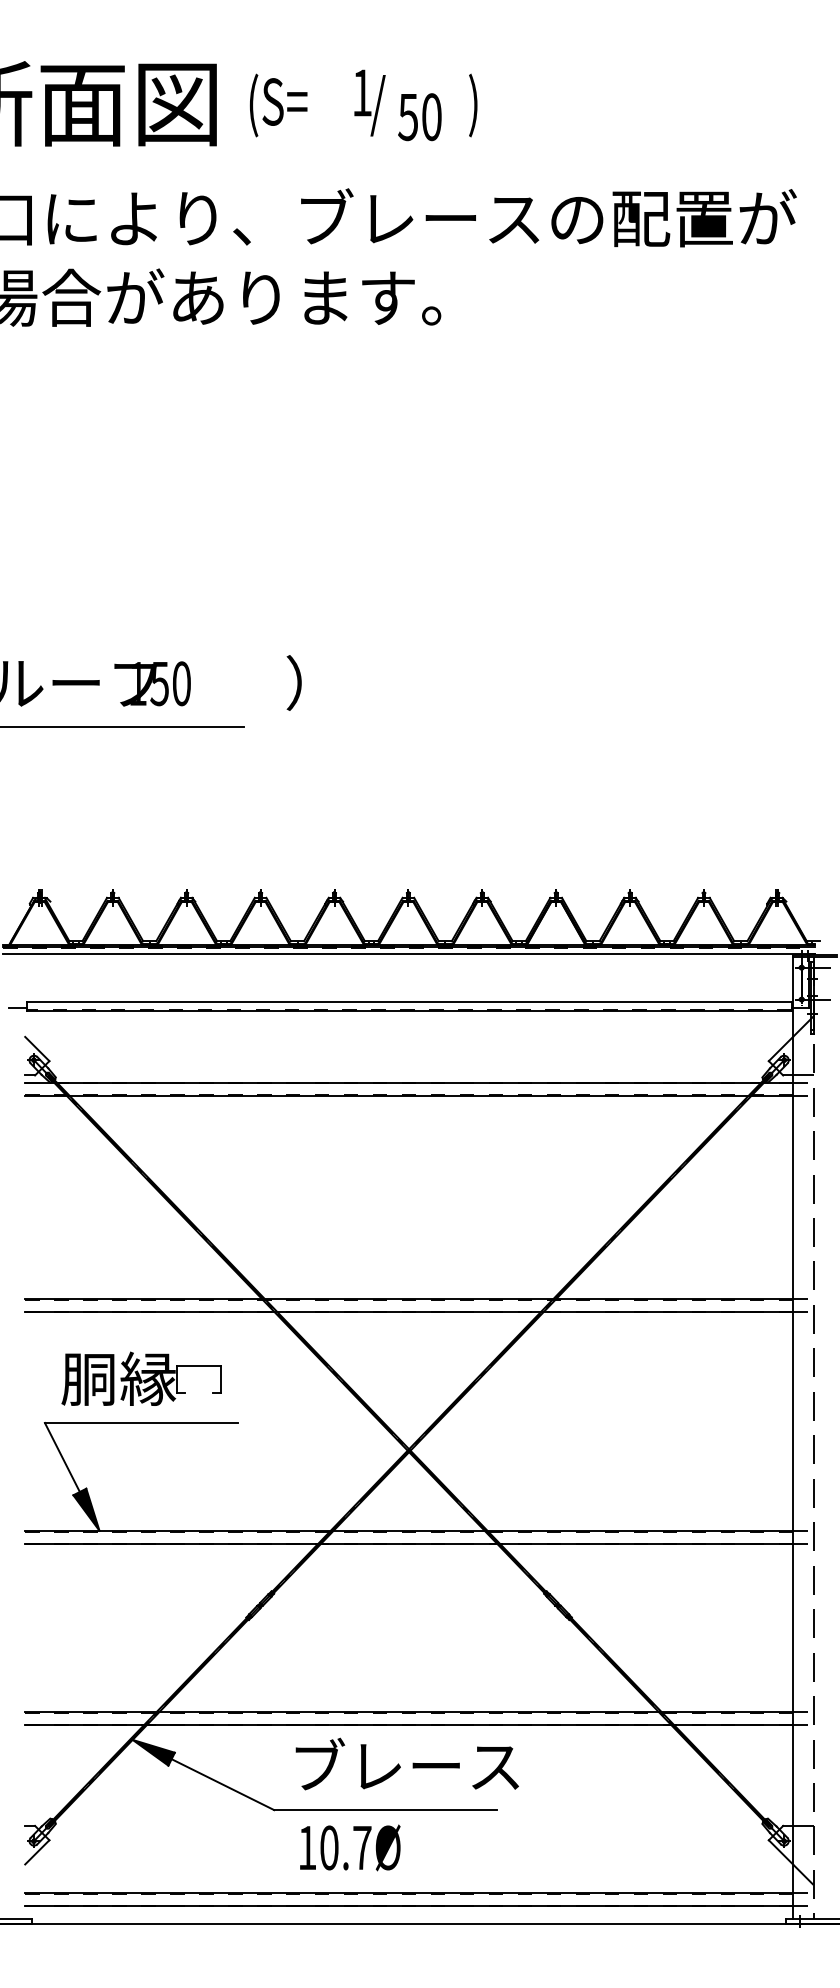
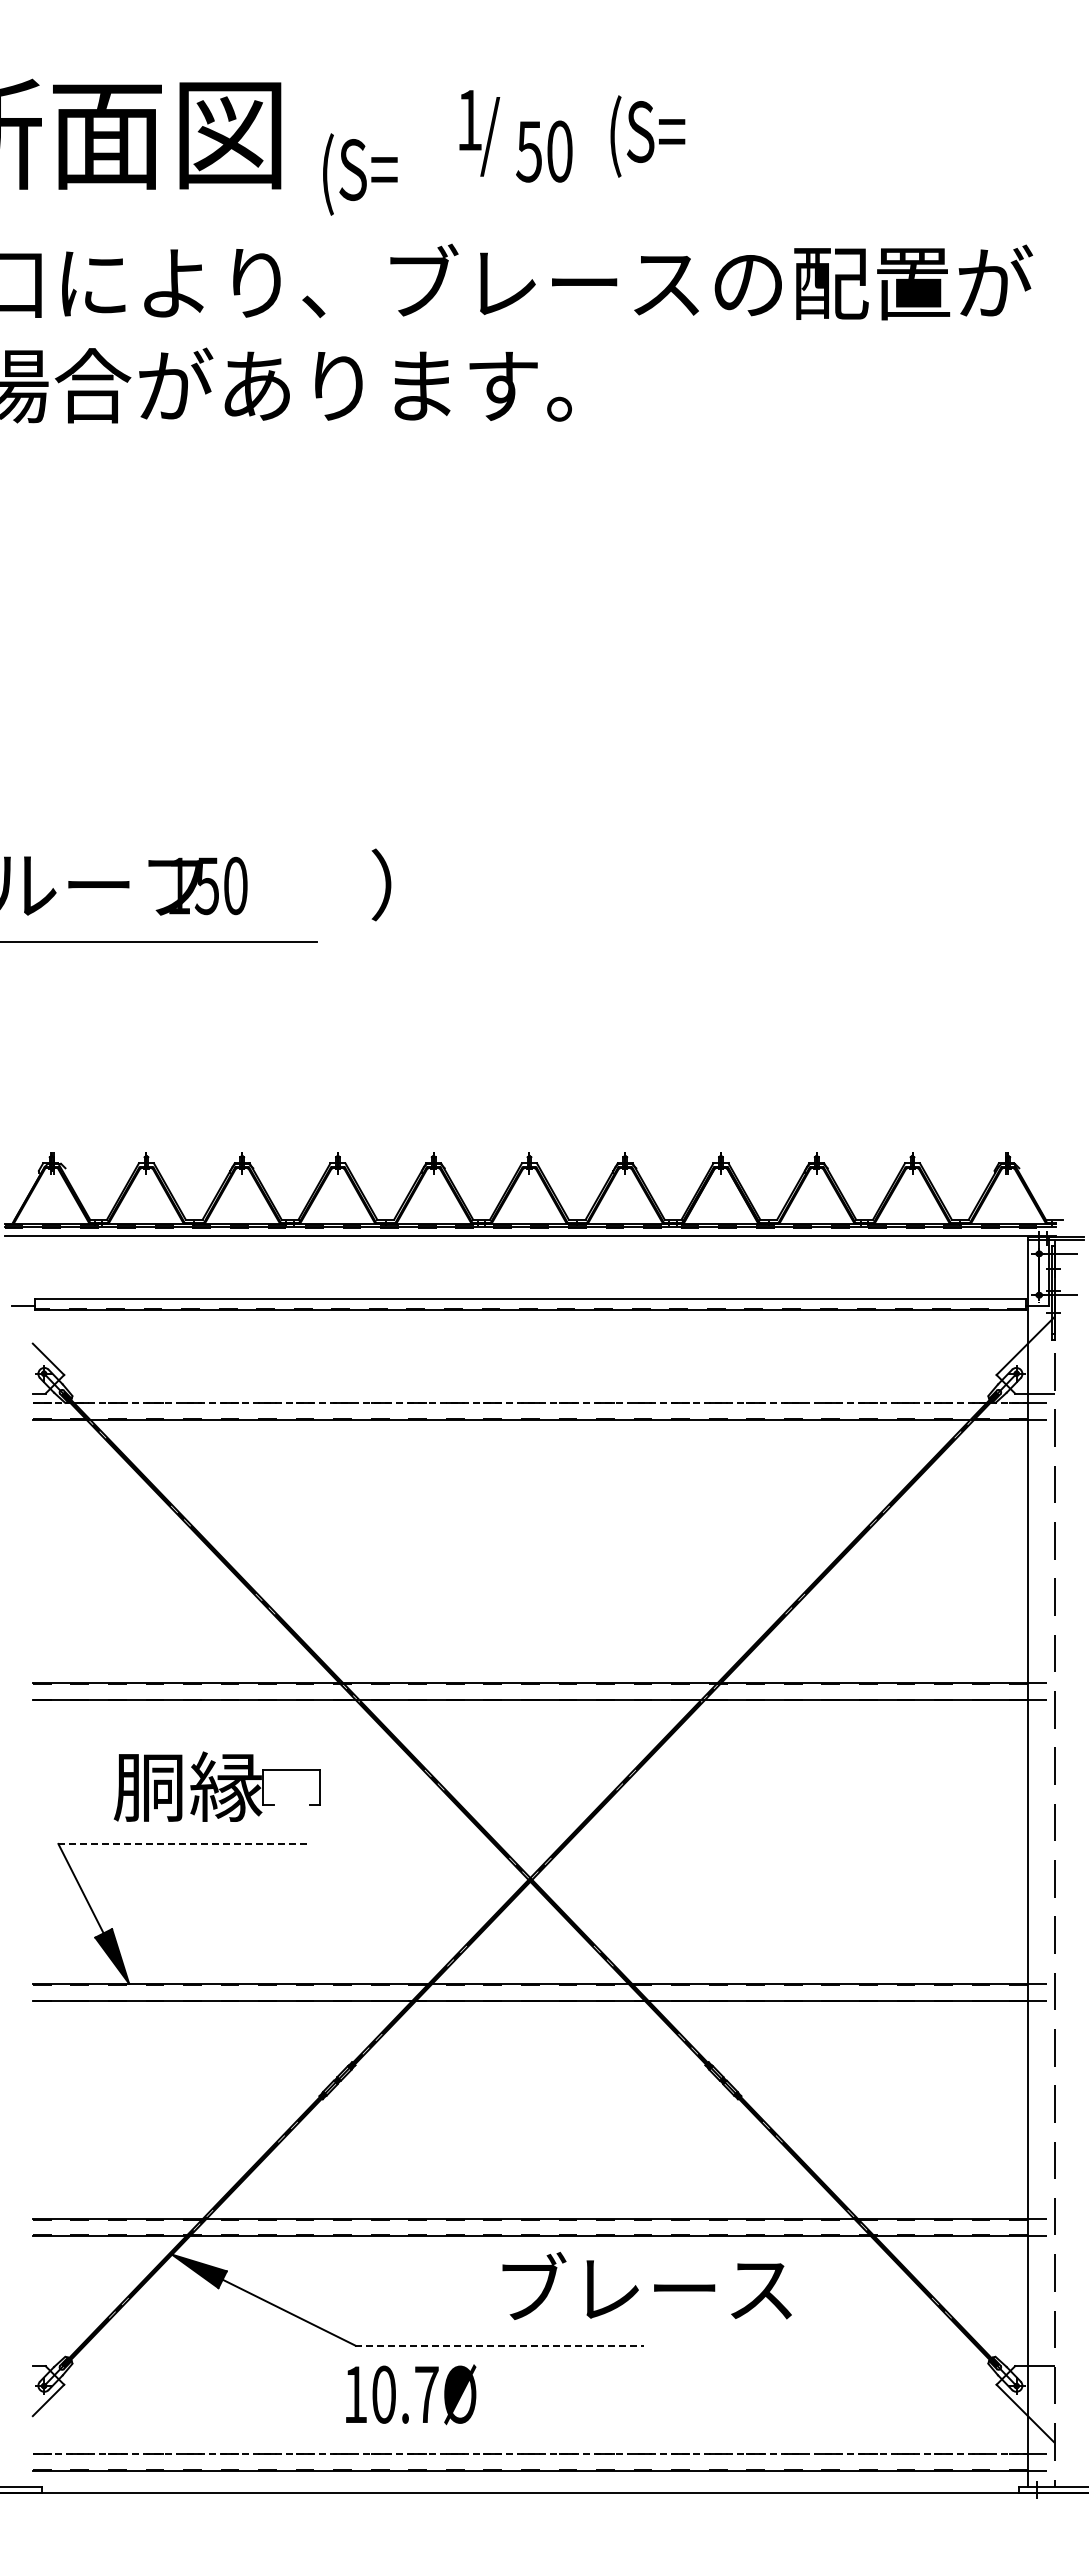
text: (278, 105) -> (360, 174), moved
text: (498, 105) -> (646, 136), ) -> (S=
line: (409, 1082) -> (530, 1402), solid -> dashed
part: (140, 1378) -> (216, 1786), moved
line: (142, 1422) -> (184, 1843), solid -> dashed
text: (406, 1763) -> (646, 2285), moved
line: (385, 1809) -> (499, 2345), solid -> dashed
text: (350, 1847) -> (411, 2394), moved
line: (409, 1893) -> (530, 2453), solid -> dashed

